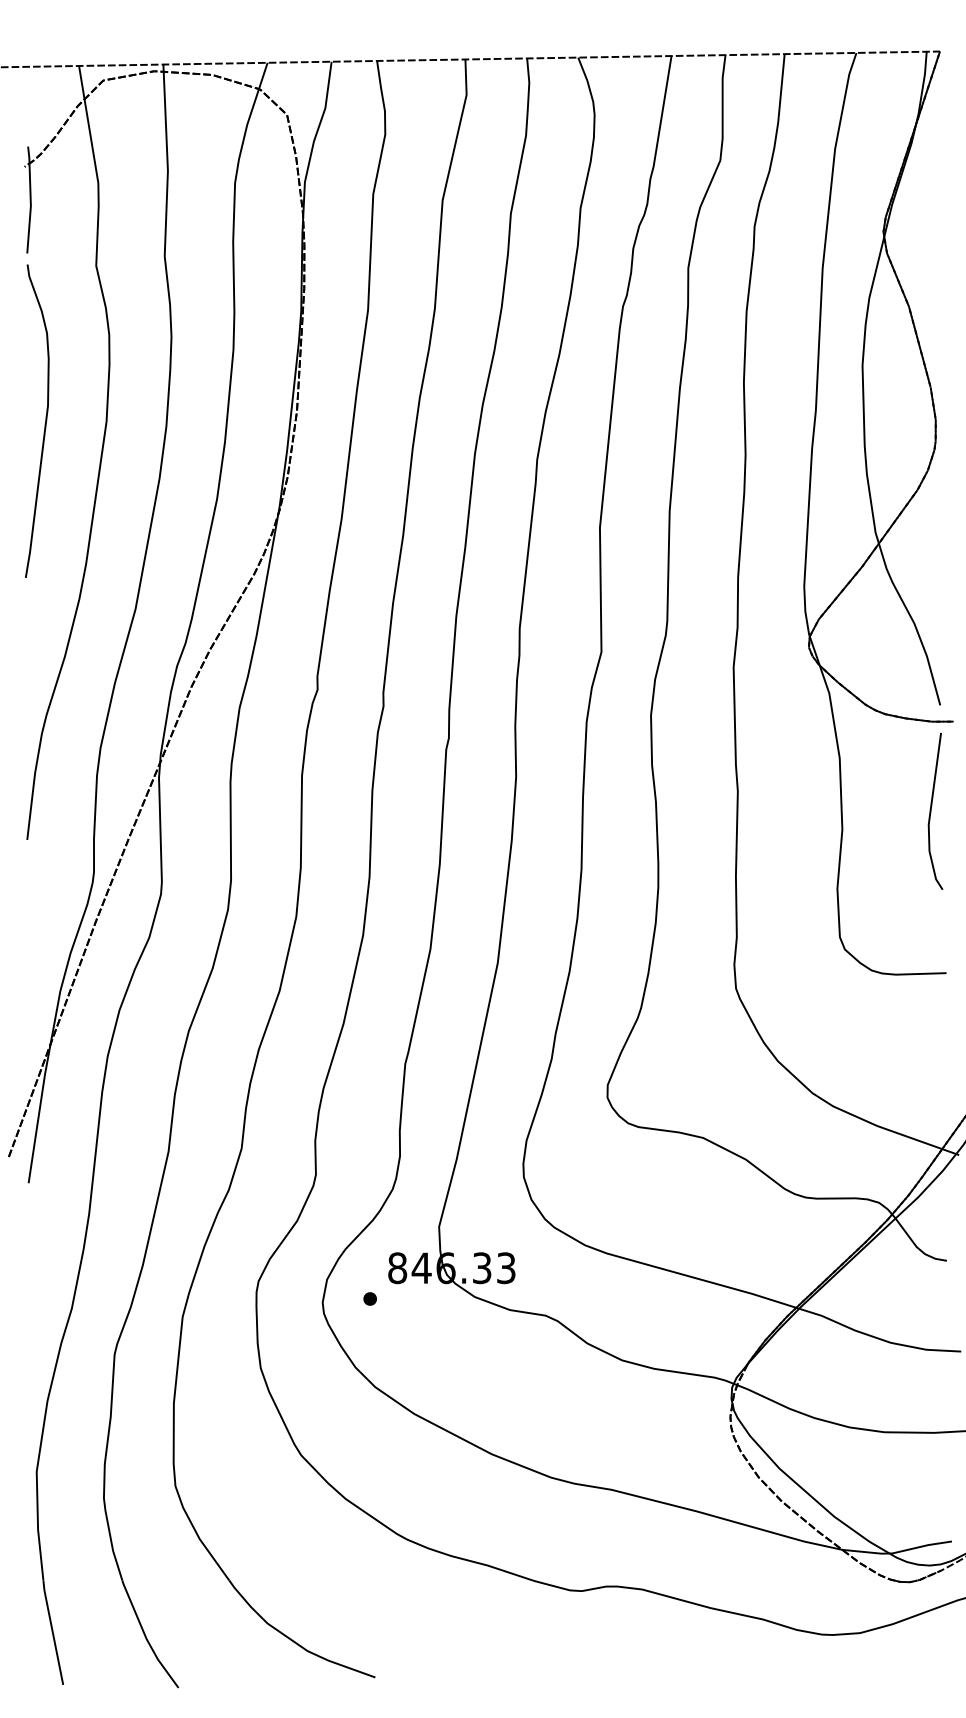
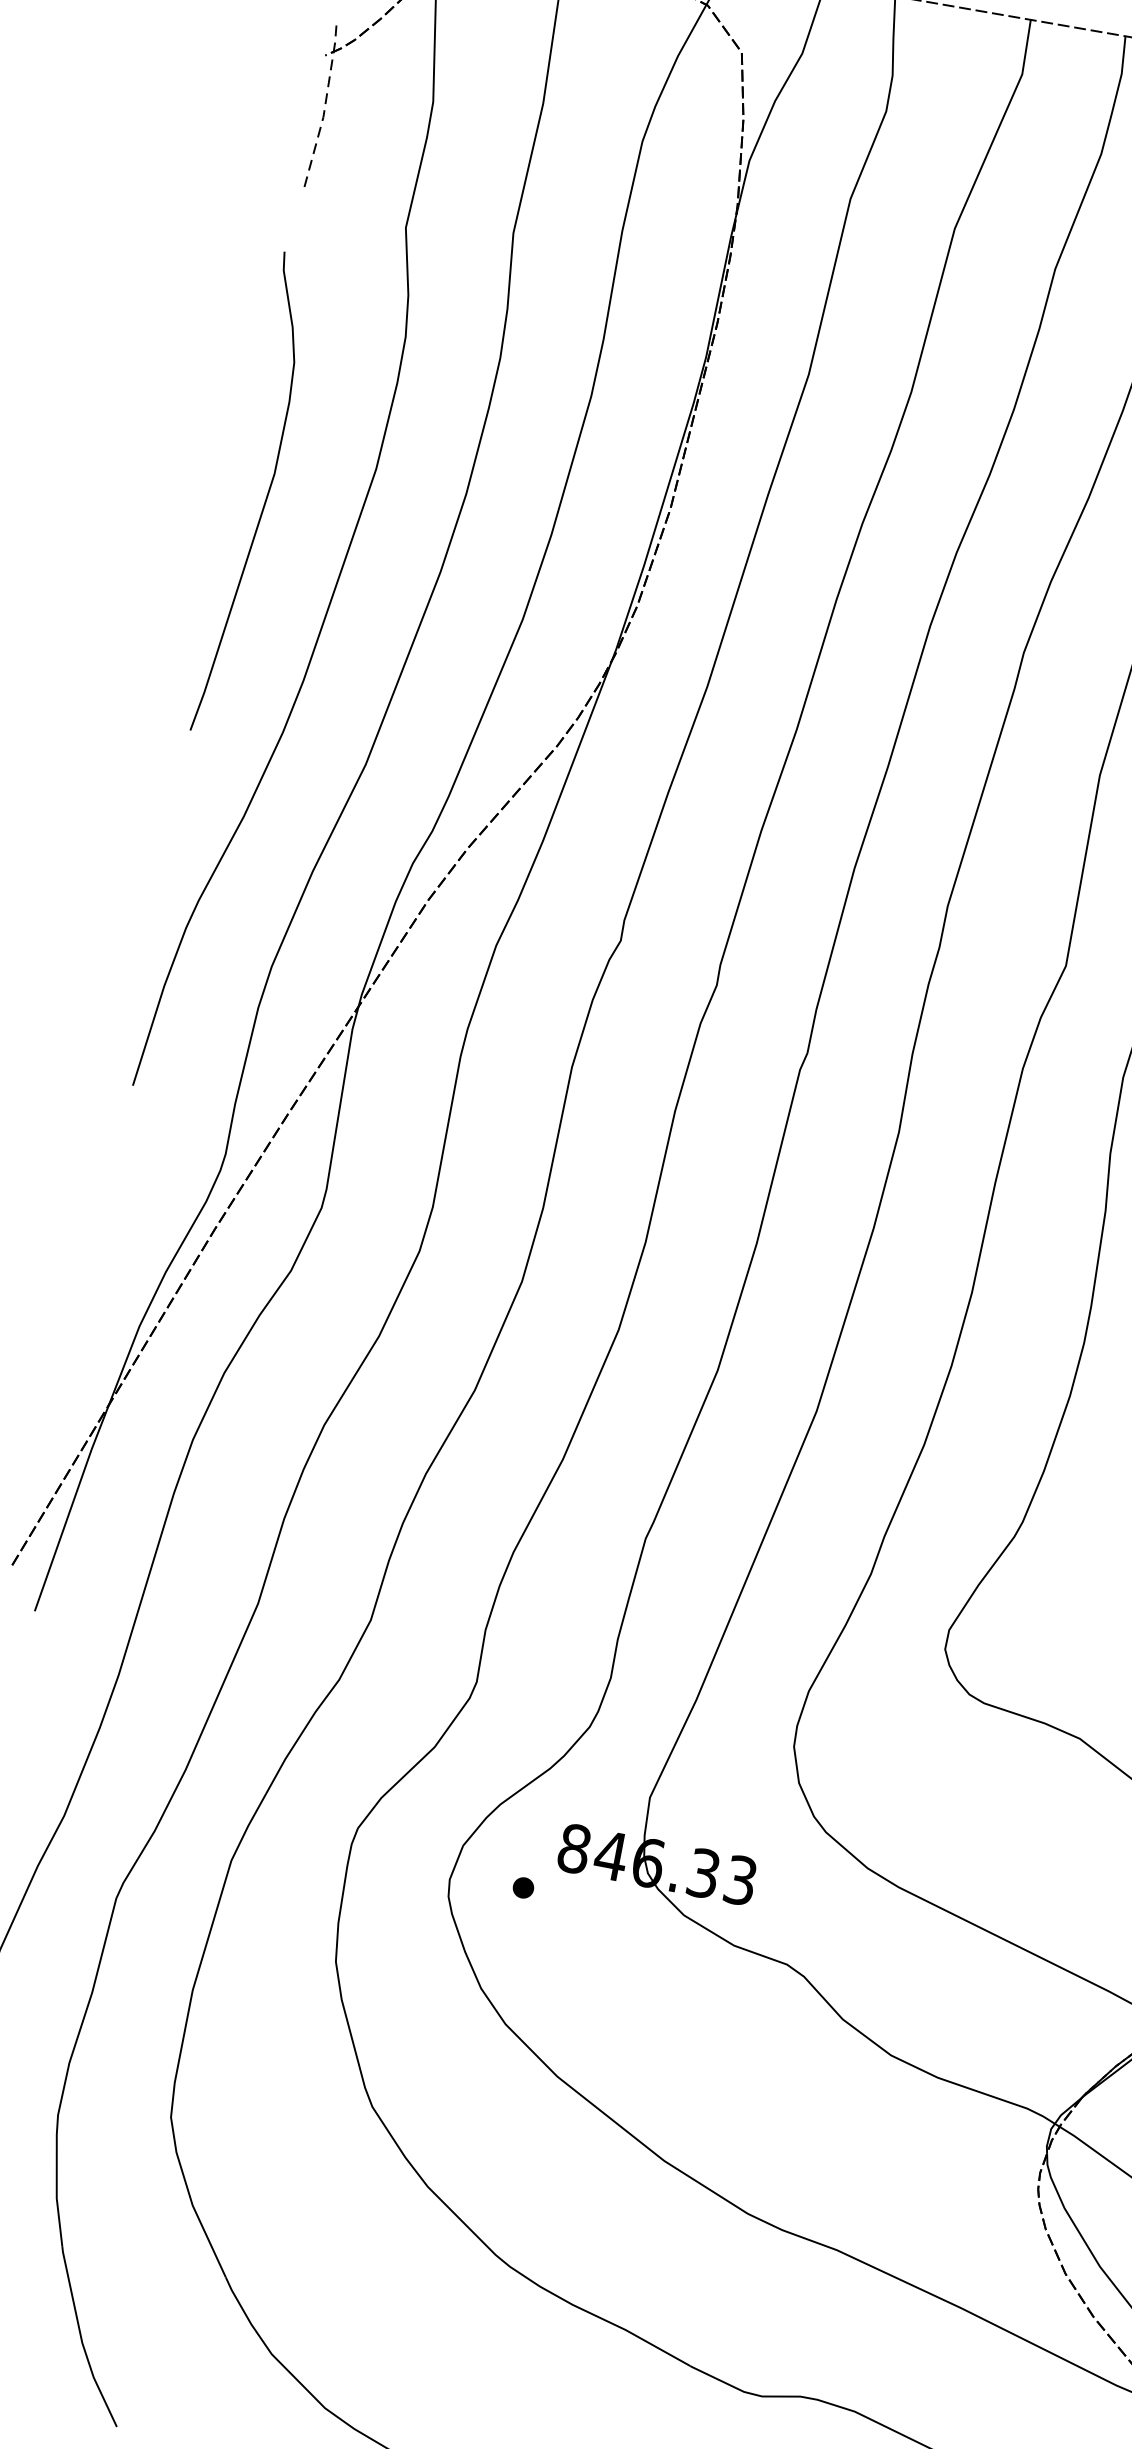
line: (30, 200) -> (324, 108), solid -> dashed
curve: (45, 420) -> (266, 495), moved

